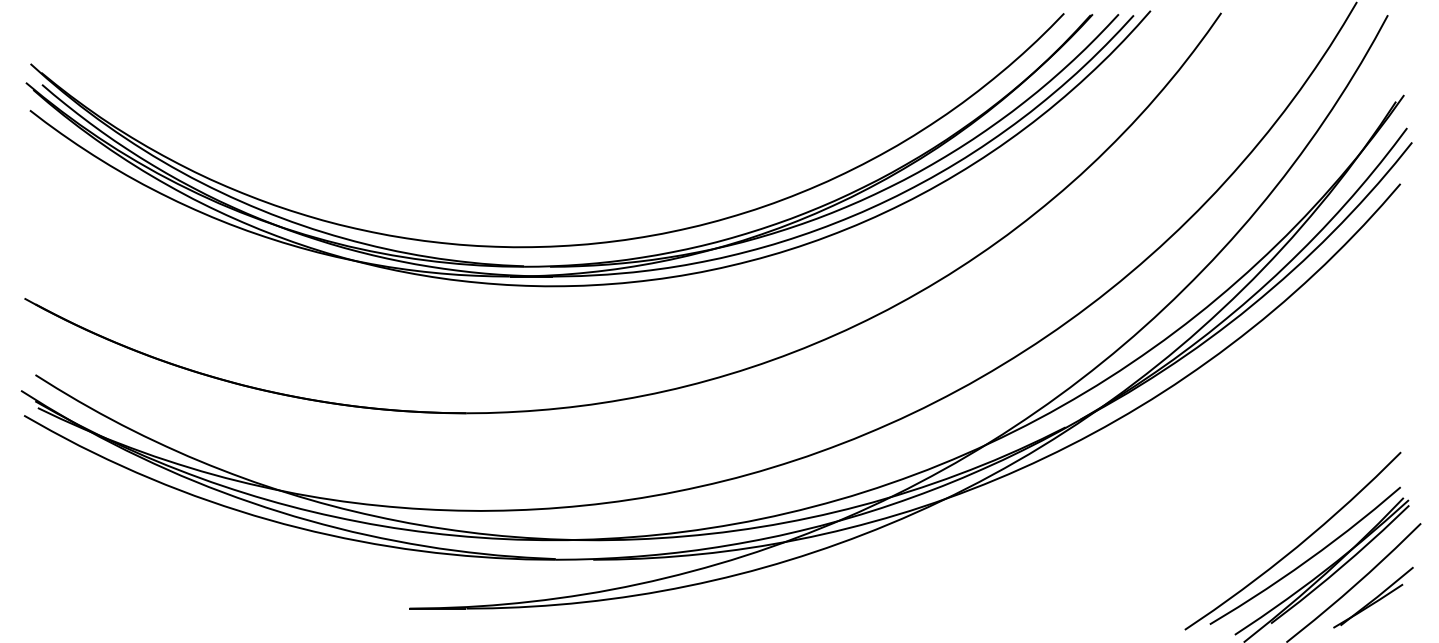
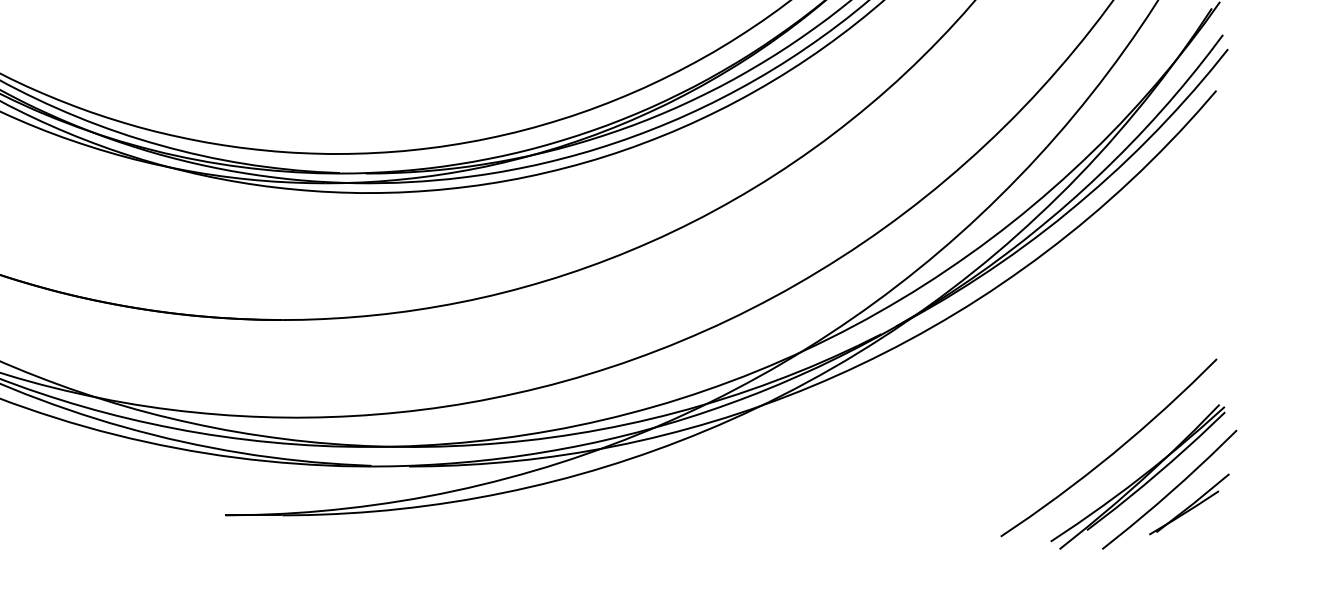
curve: (1308, 558) -> (1124, 465), removed

